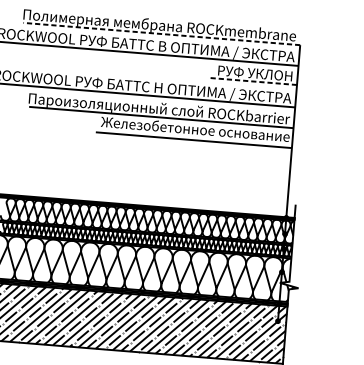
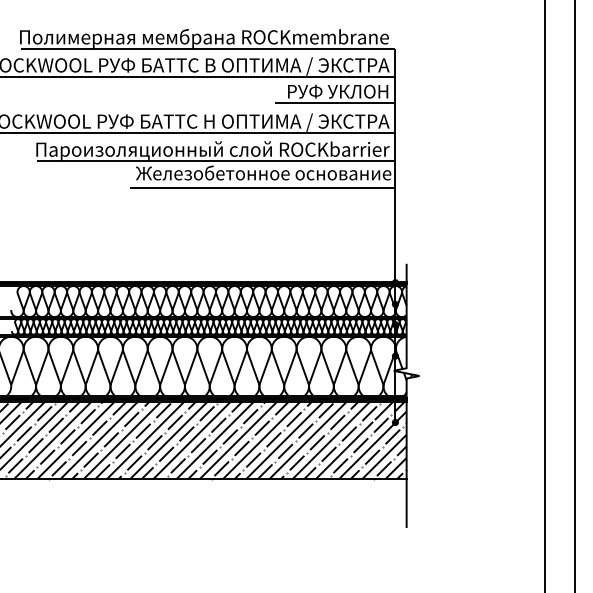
line: (161, 33) -> (207, 48), dashed -> solid
line: (252, 81) -> (334, 102), dashed -> solid

